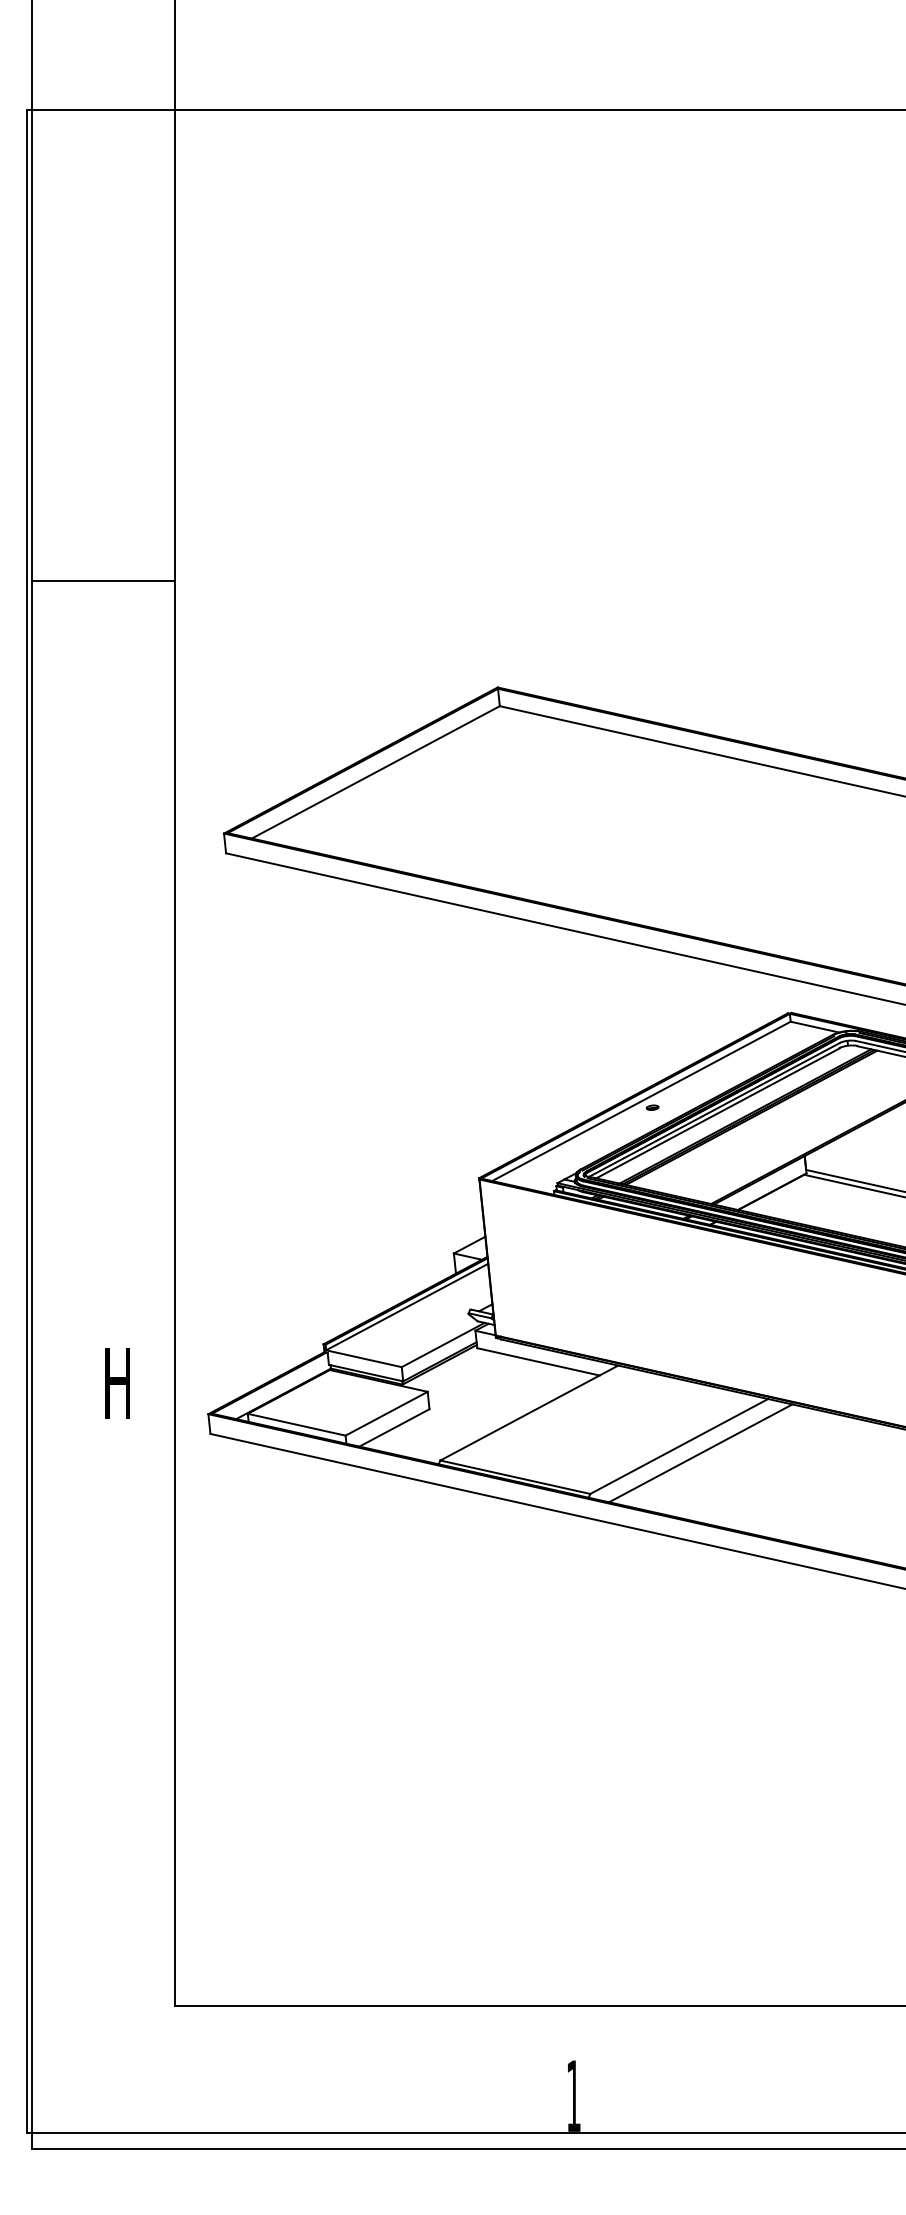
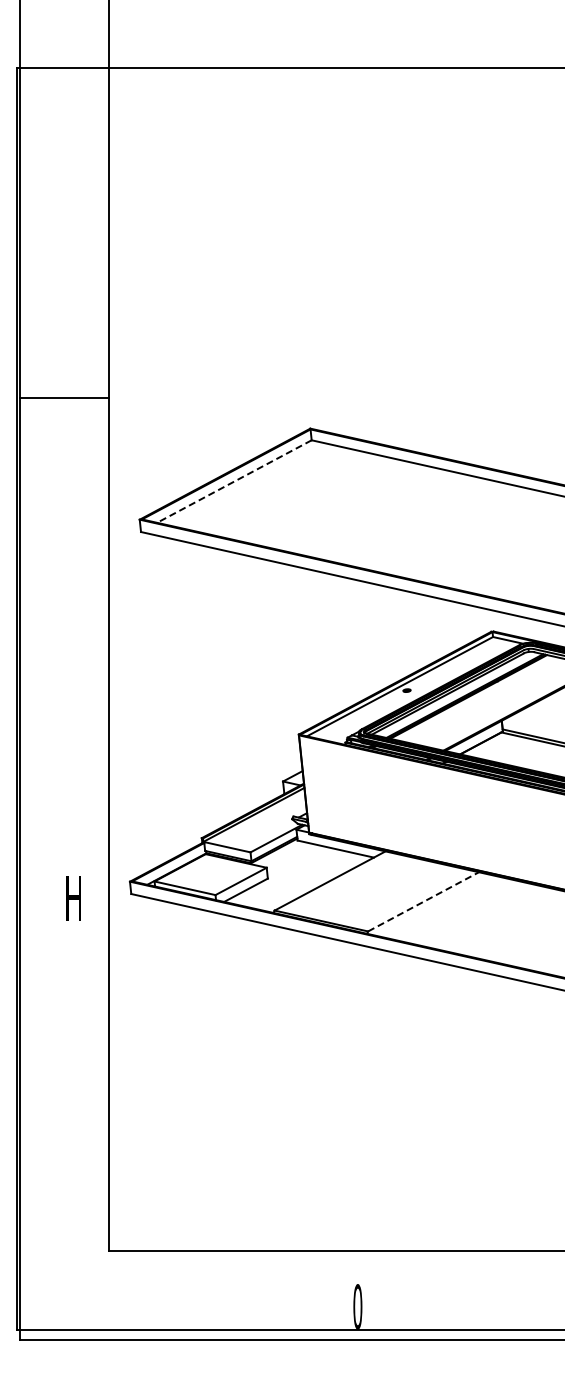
line: (103, 581) -> (64, 398), moved
line: (376, 772) -> (234, 481), solid -> dashed
text: (117, 1383) -> (73, 898), moved
line: (679, 1445) -> (423, 901), solid -> dashed
line: (700, 1452) -> (436, 905), removed
text: (573, 2095) -> (357, 1306), 1 -> 0

